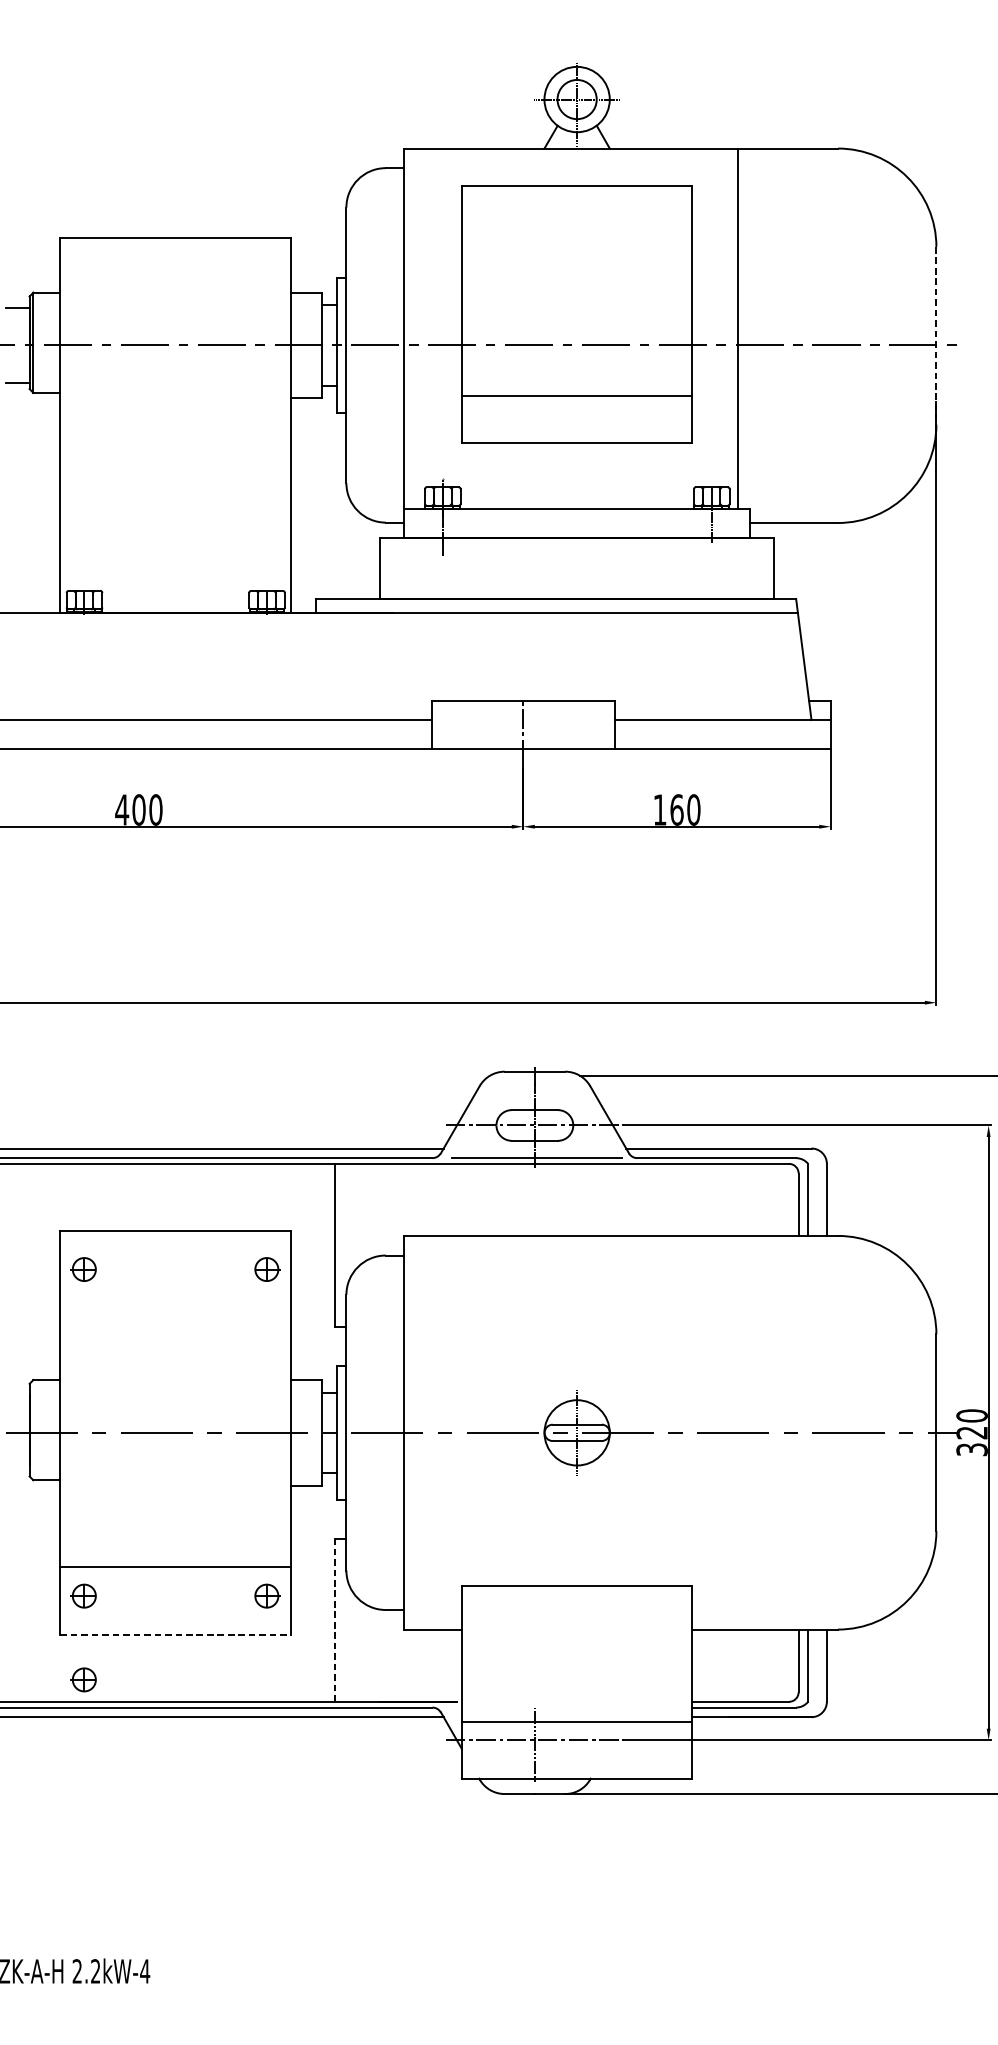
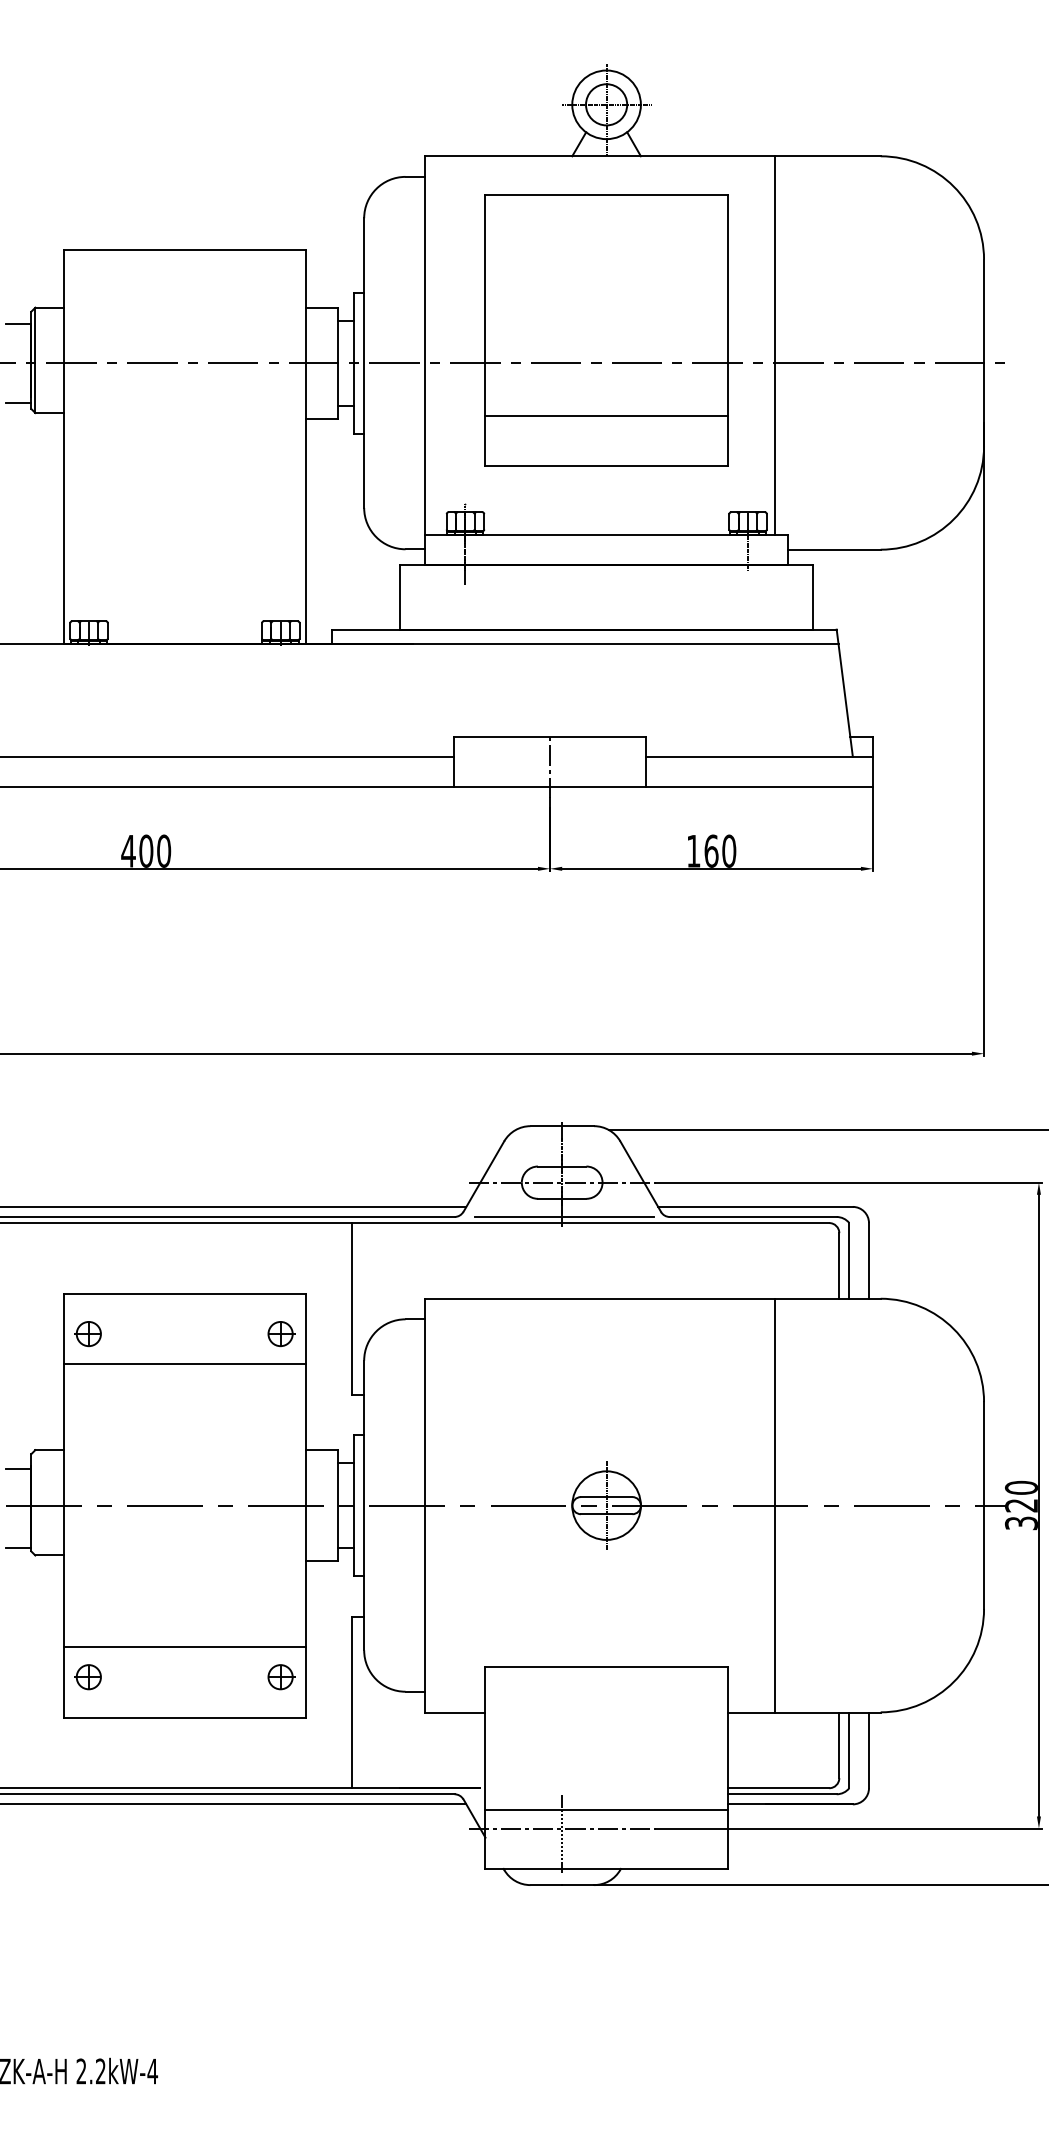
line: (936, 336) -> (984, 353), dashed -> solid
line: (175, 1298) -> (184, 1364), added
line: (17, 1398) -> (18, 1469), added
line: (737, 1432) -> (775, 1505), added
line: (17, 1472) -> (18, 1547), added
line: (335, 1620) -> (352, 1702), dashed -> solid
line: (176, 1635) -> (185, 1718), dashed -> solid
part: (83, 1680) -> (87, 1765), removed

